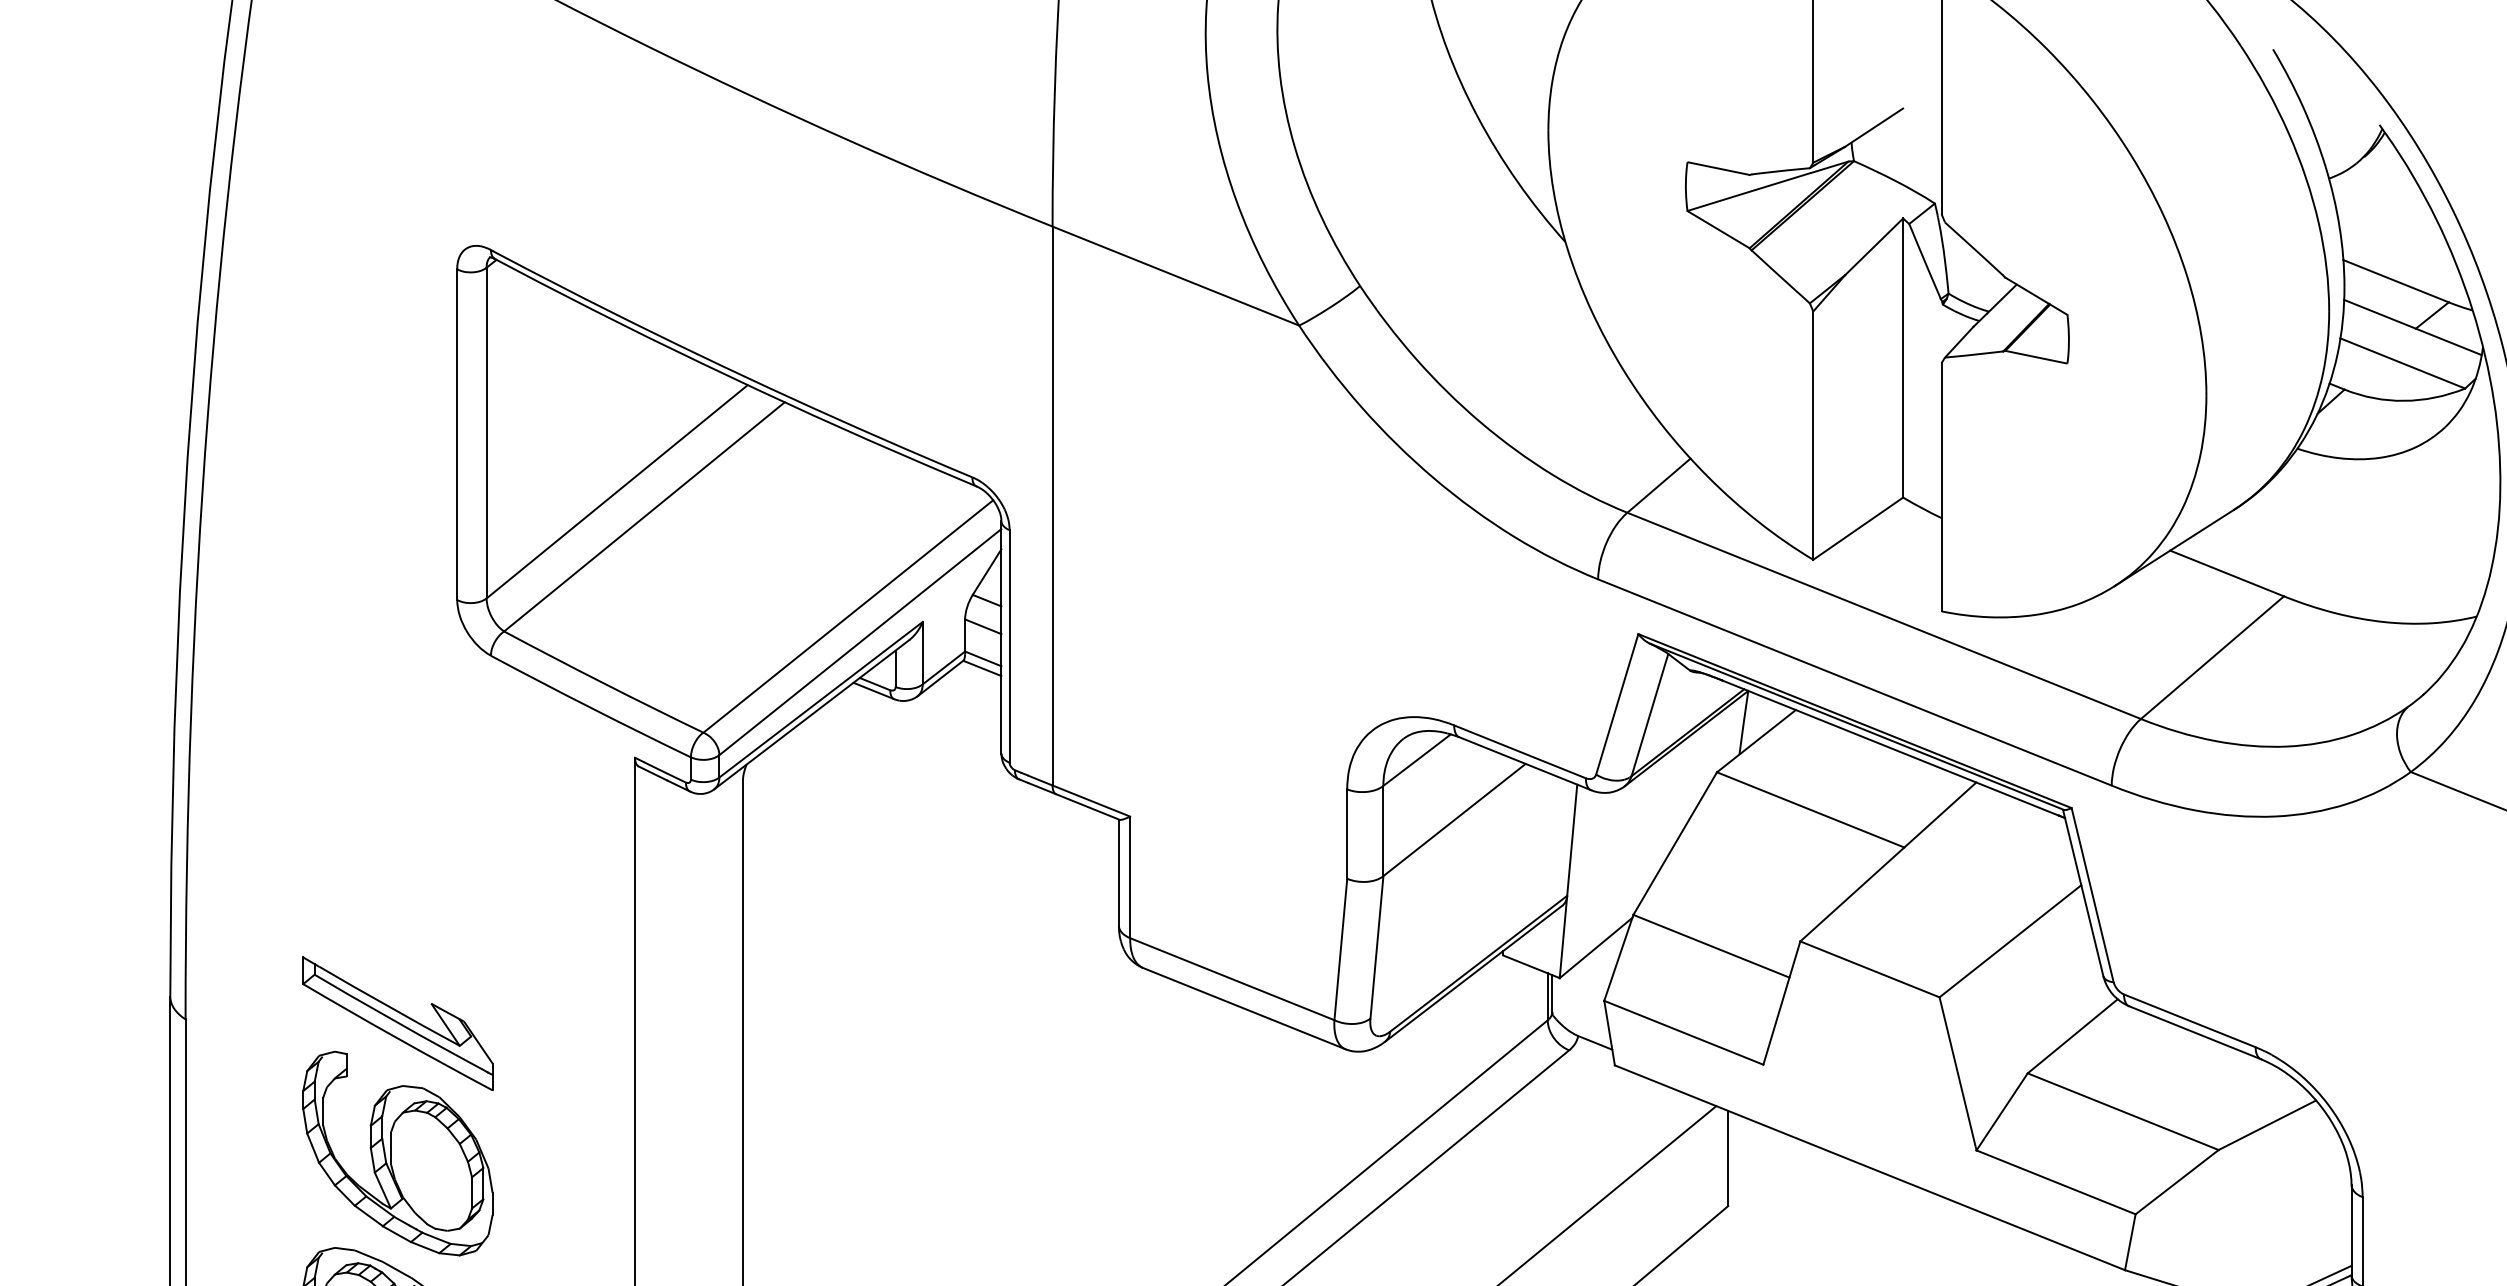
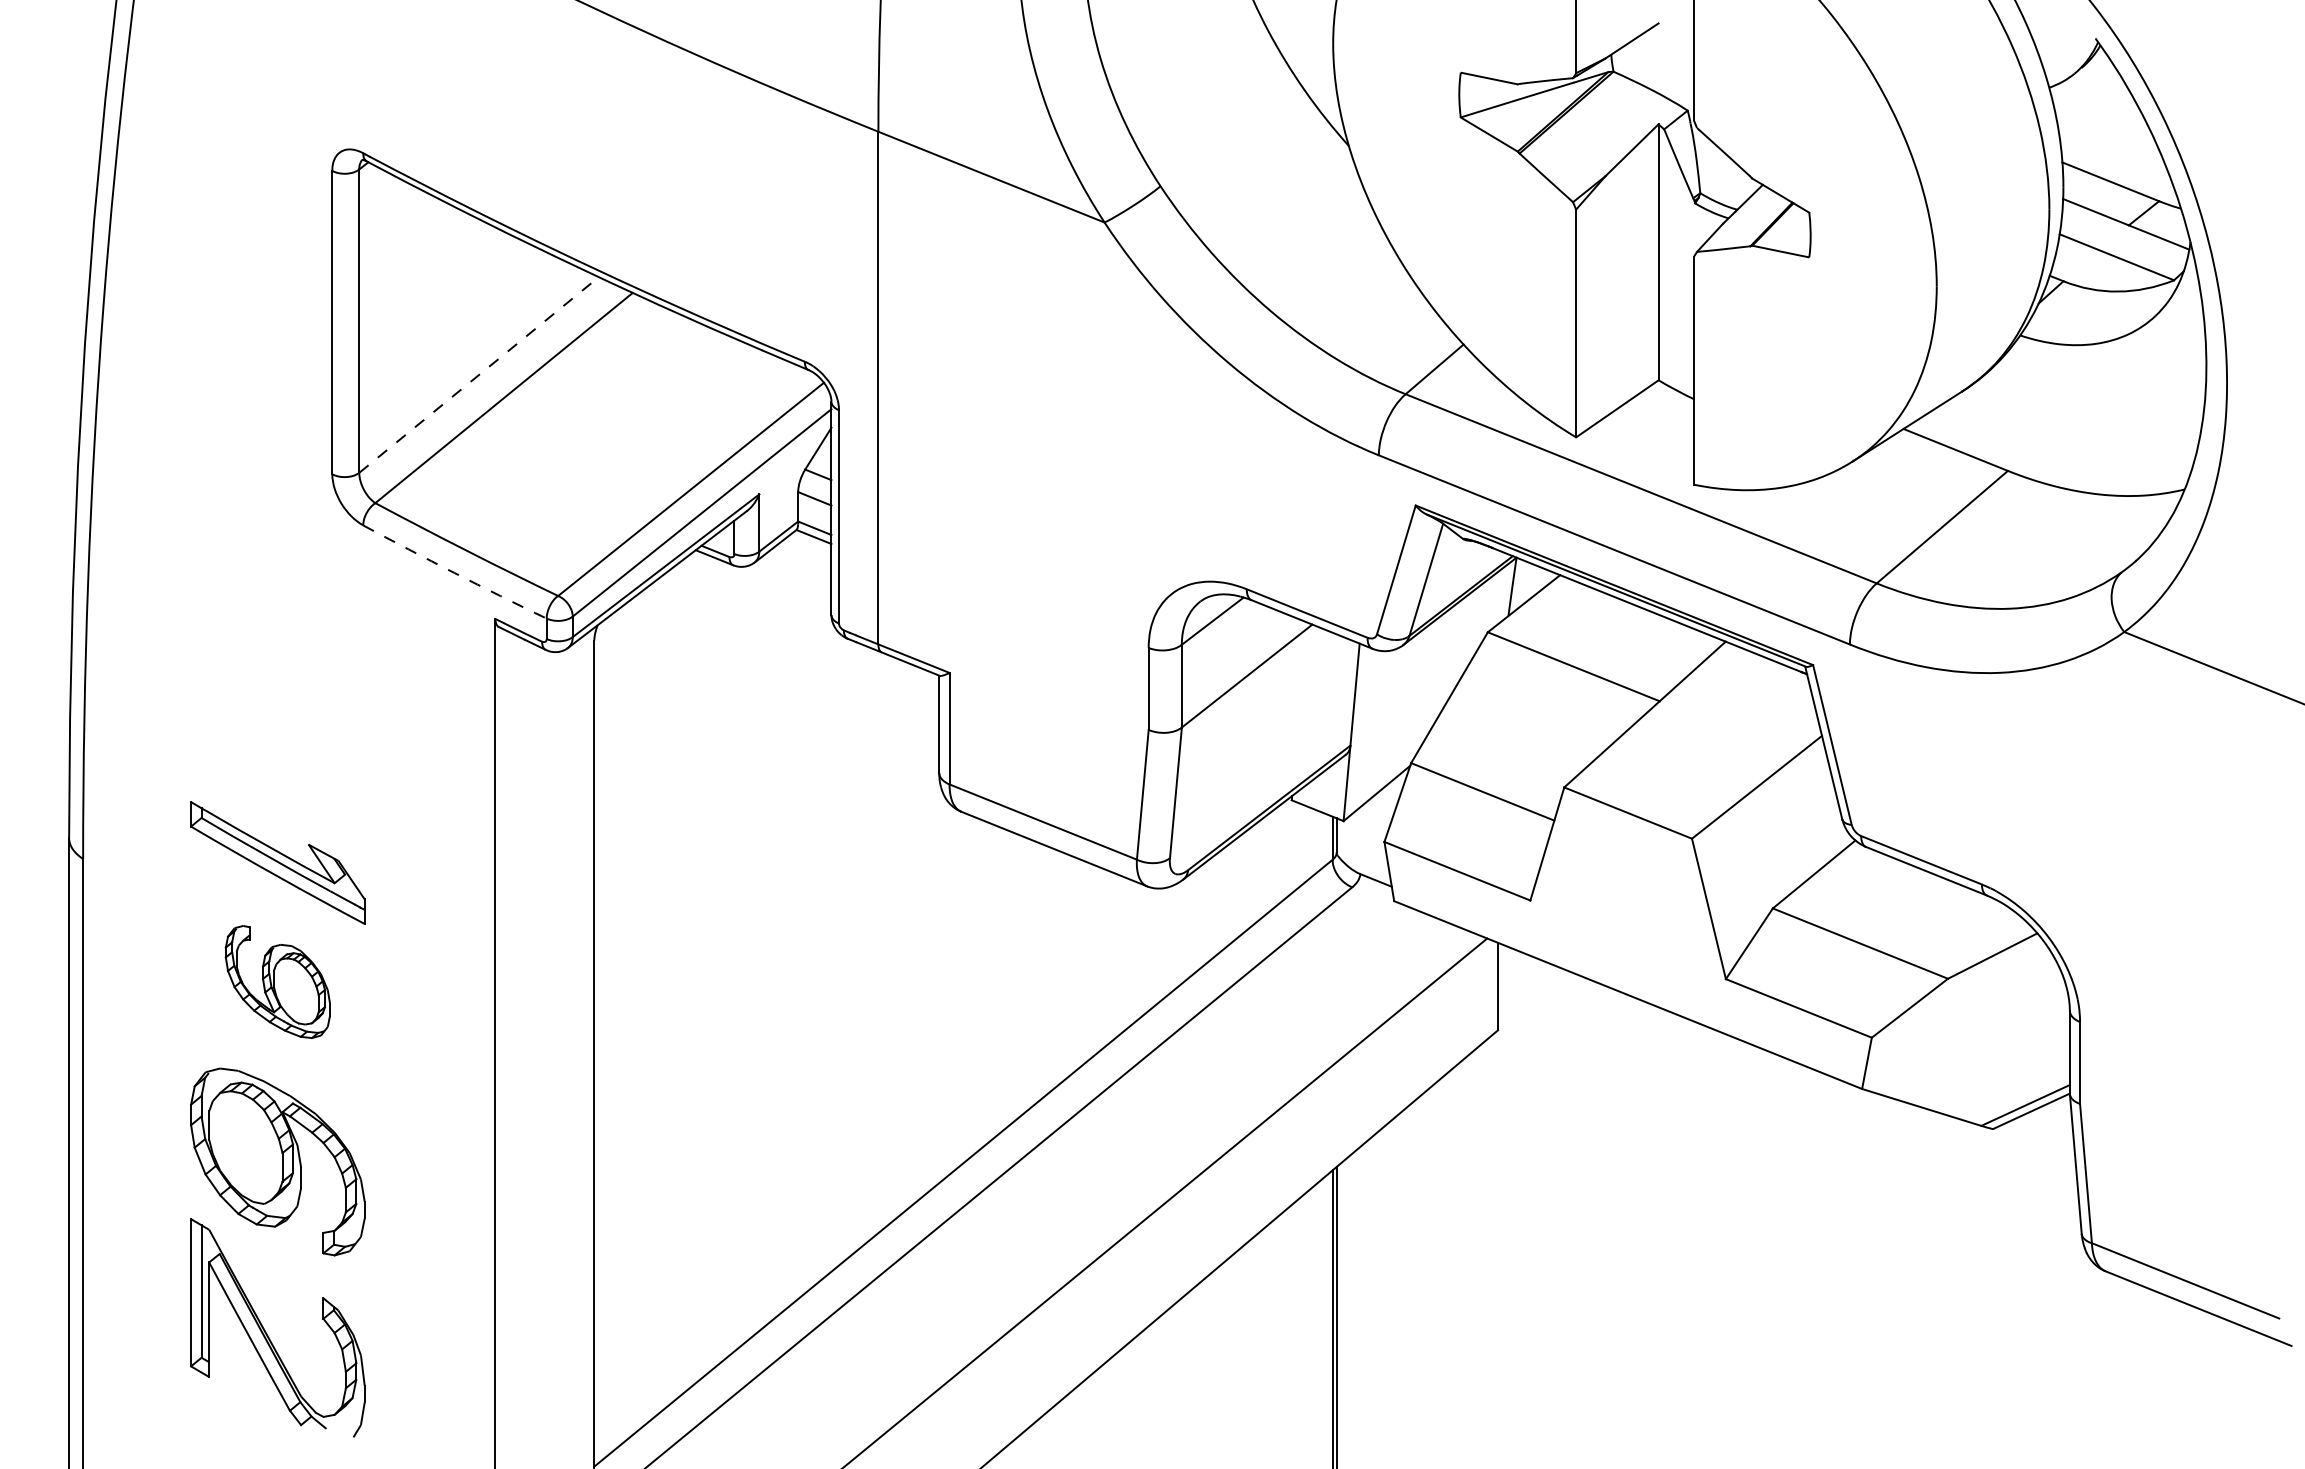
line: (617, 492) -> (479, 375), solid -> dashed
arc: (590, 707) -> (454, 572), solid -> dashed
part: (397, 1152) -> (277, 981), size x0.6

